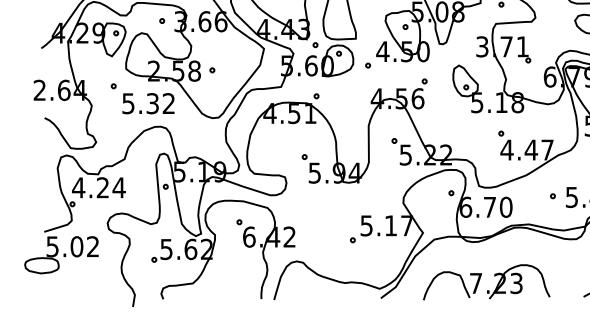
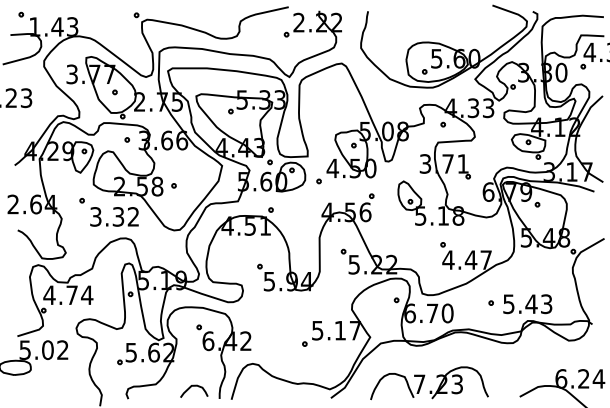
text: (128, 103) -> (95, 216), 5.32 -> 3.32
text: (102, 186) -> (71, 294), 4.24 -> 4.74
curve: (234, 285) -> (194, 386), added

